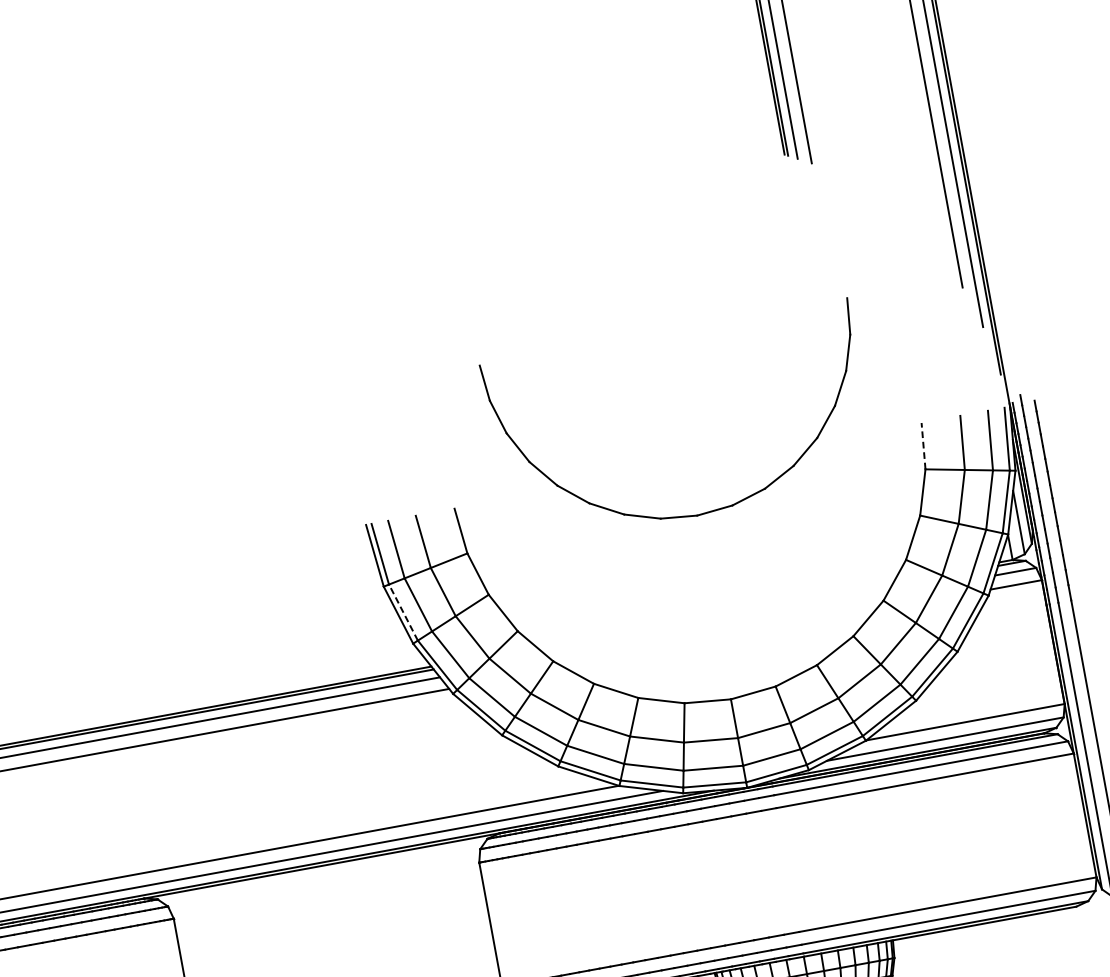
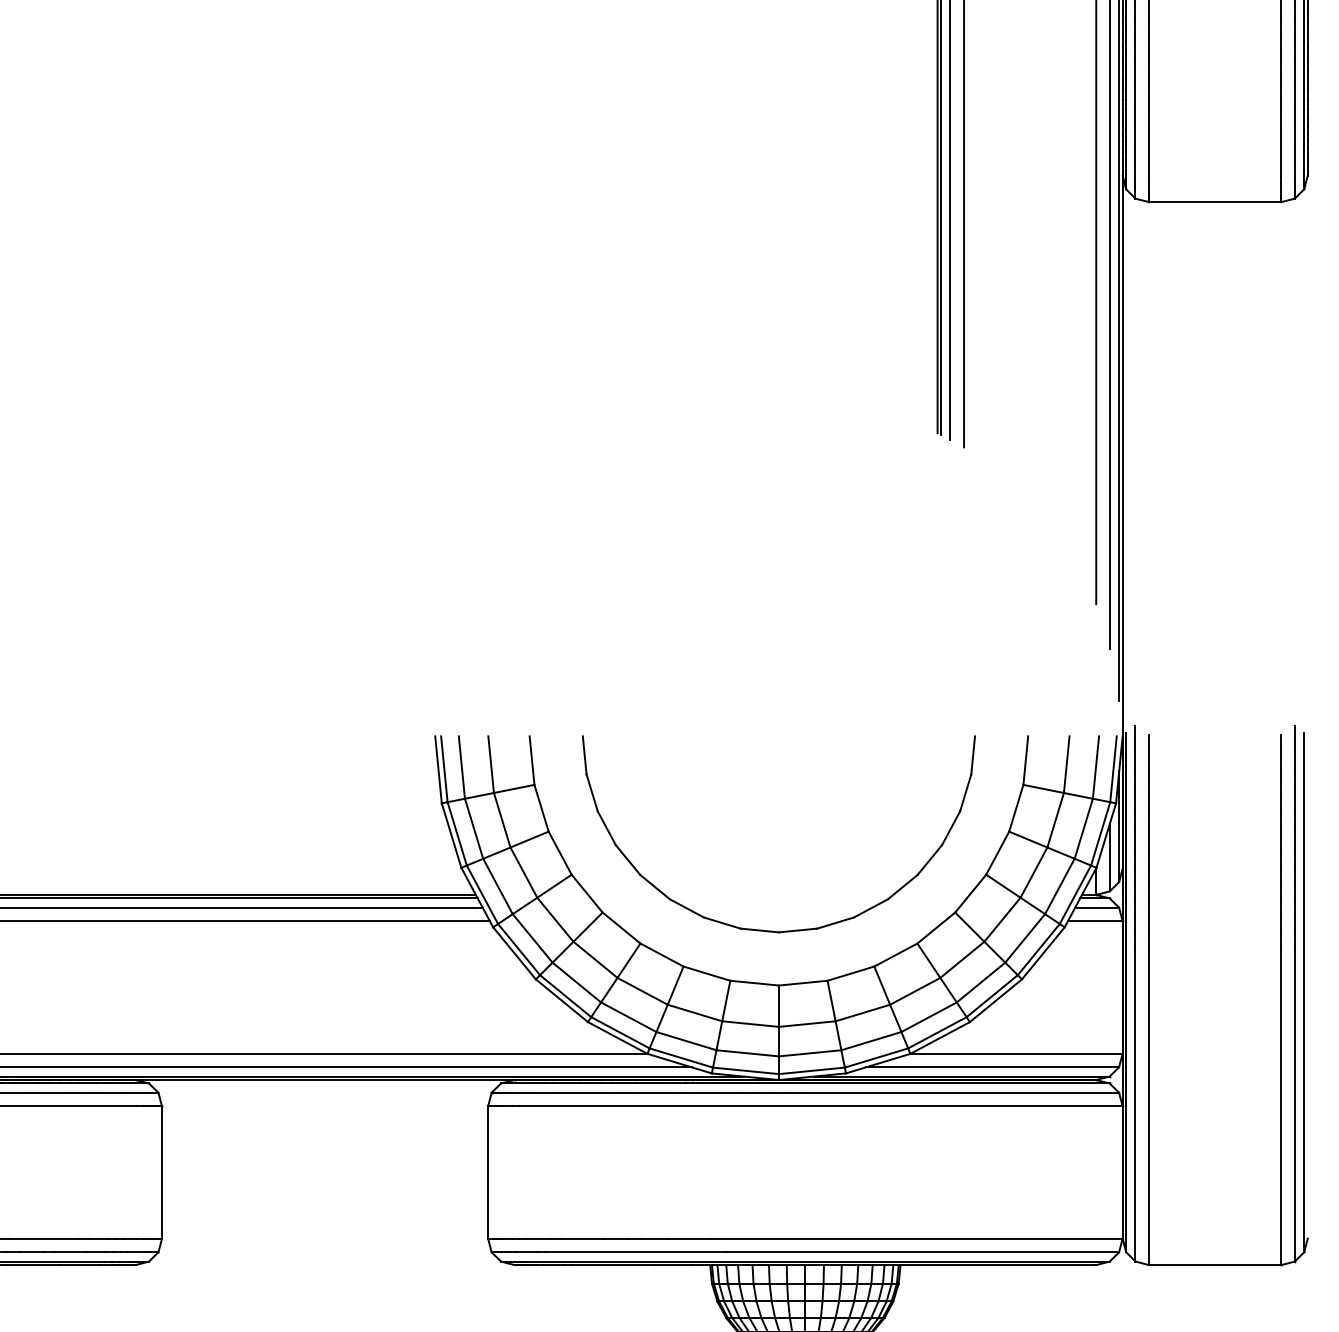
line: (923, 446) -> (1025, 760), dashed -> solid
part: (690, 514) -> (772, 930), moved
line: (403, 612) -> (457, 833), dashed -> solid

